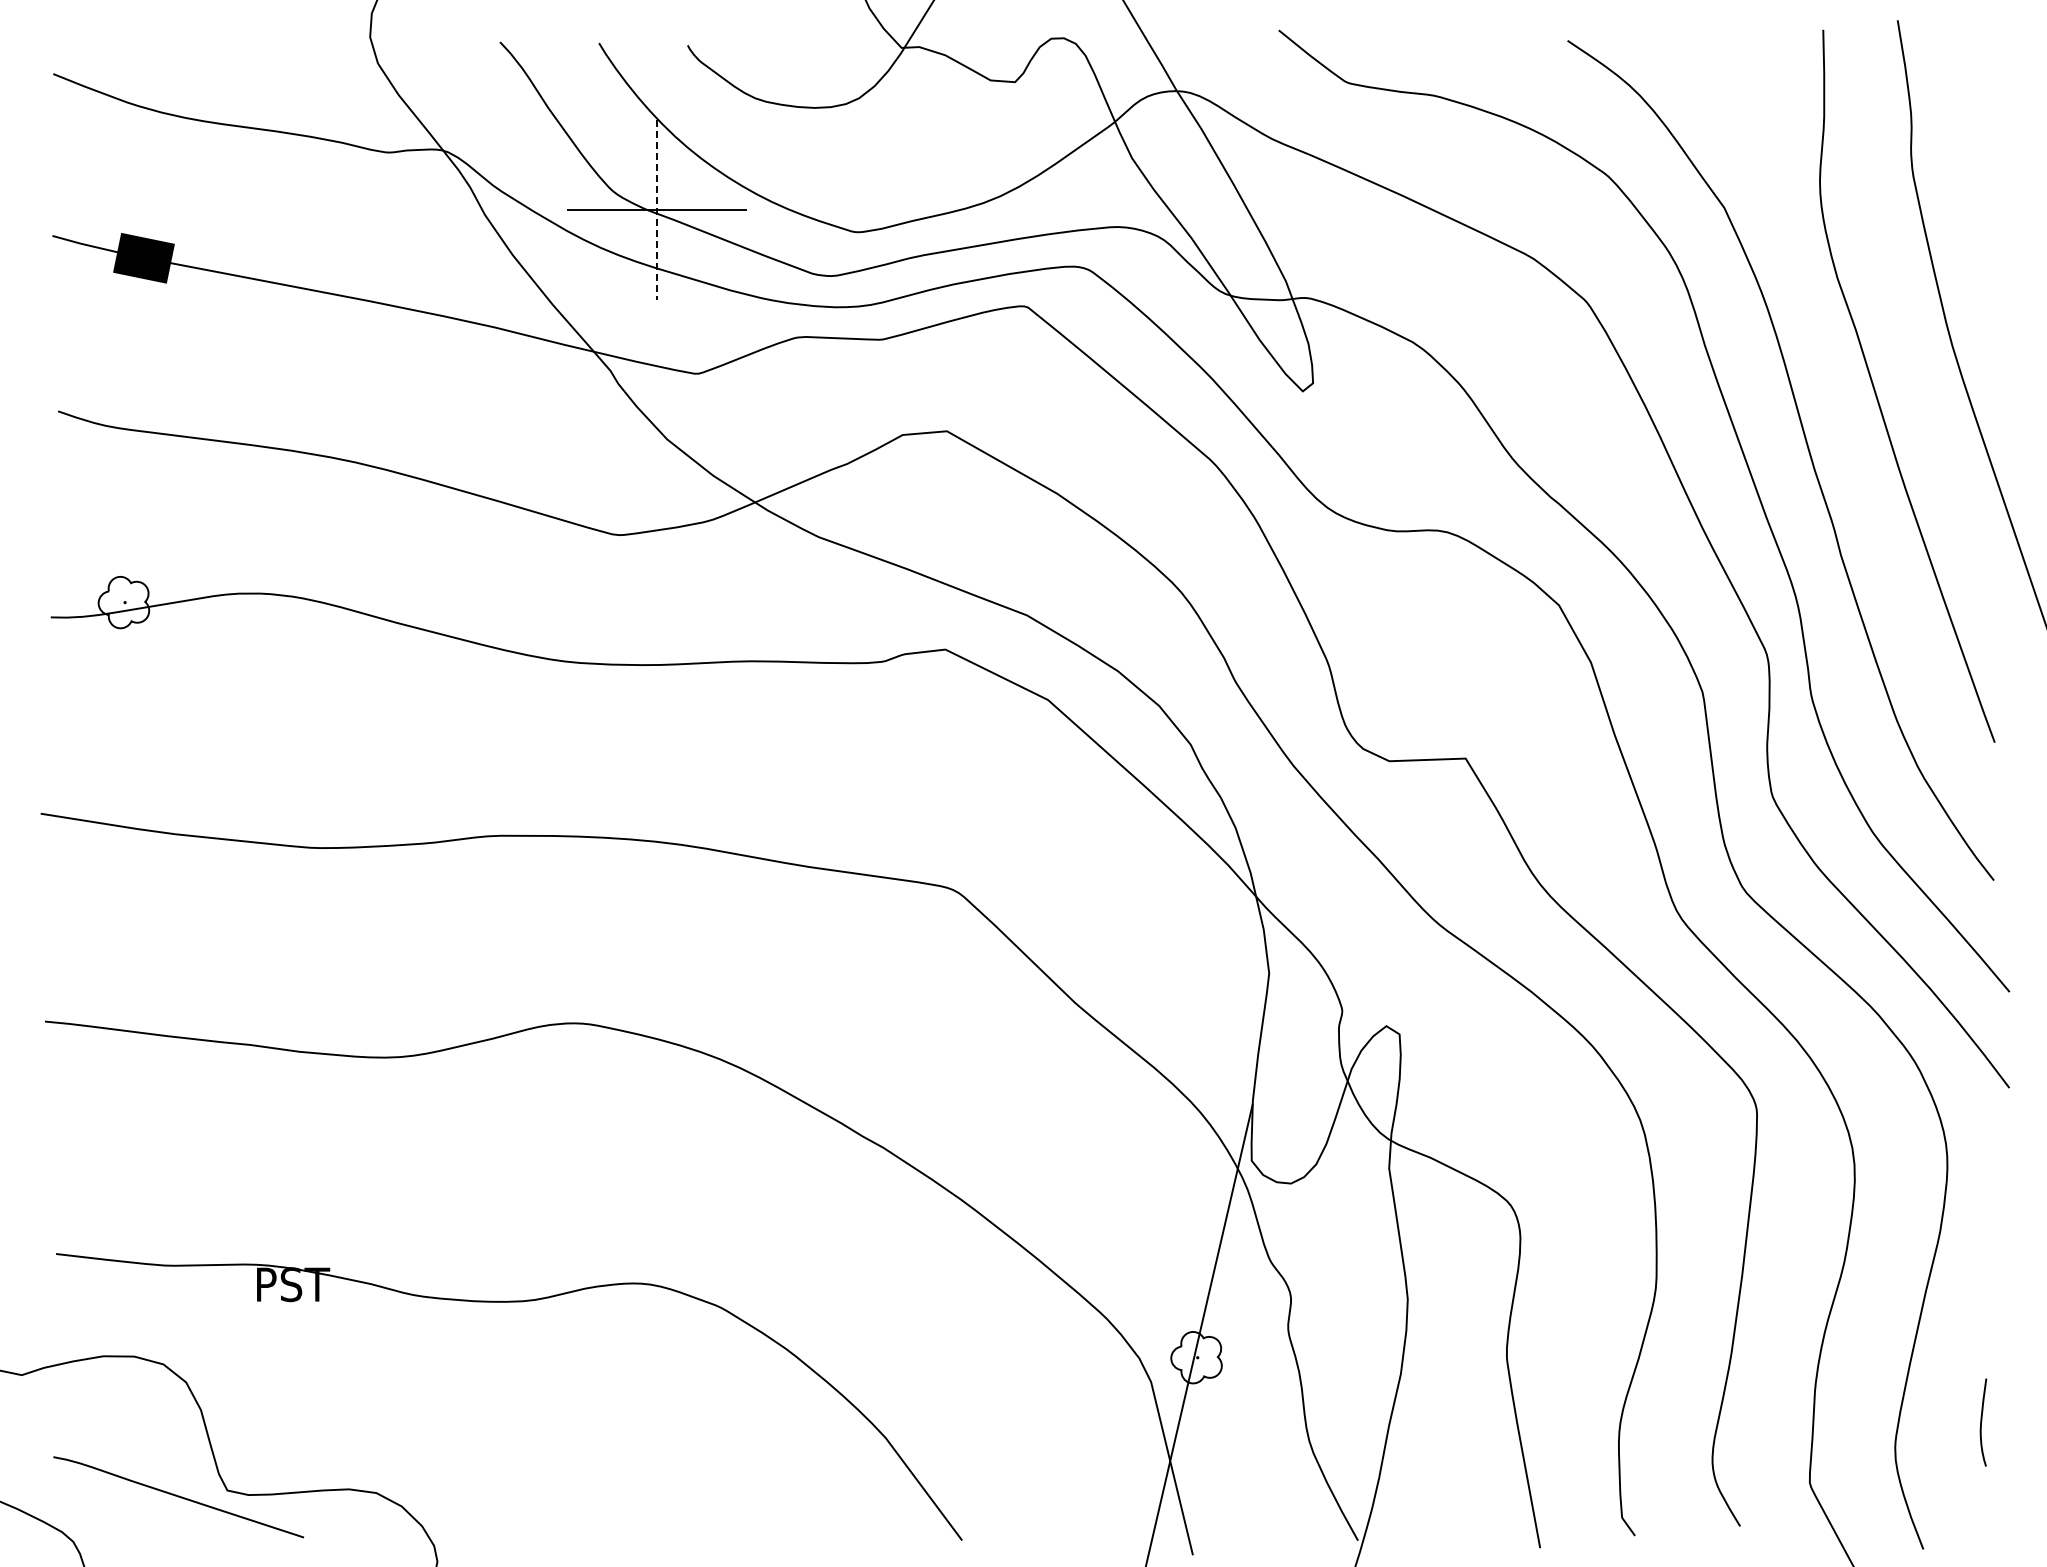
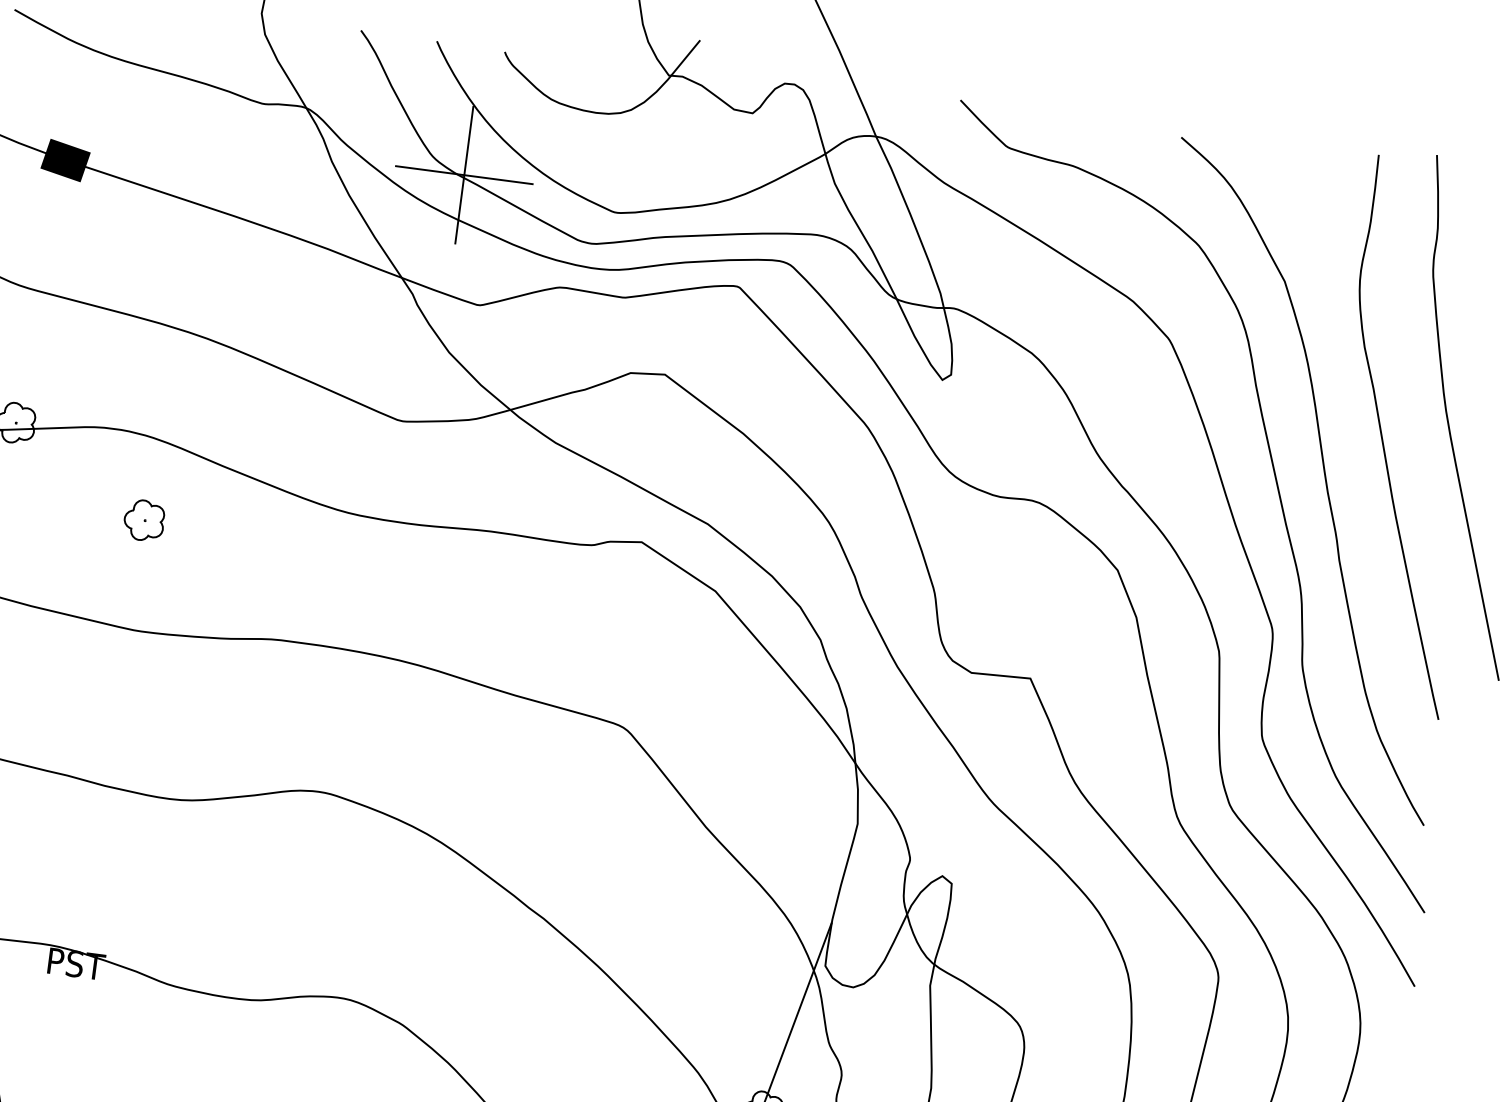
line: (656, 210) -> (464, 175), dashed -> solid
part: (305, 705) -> (144, 520), added

